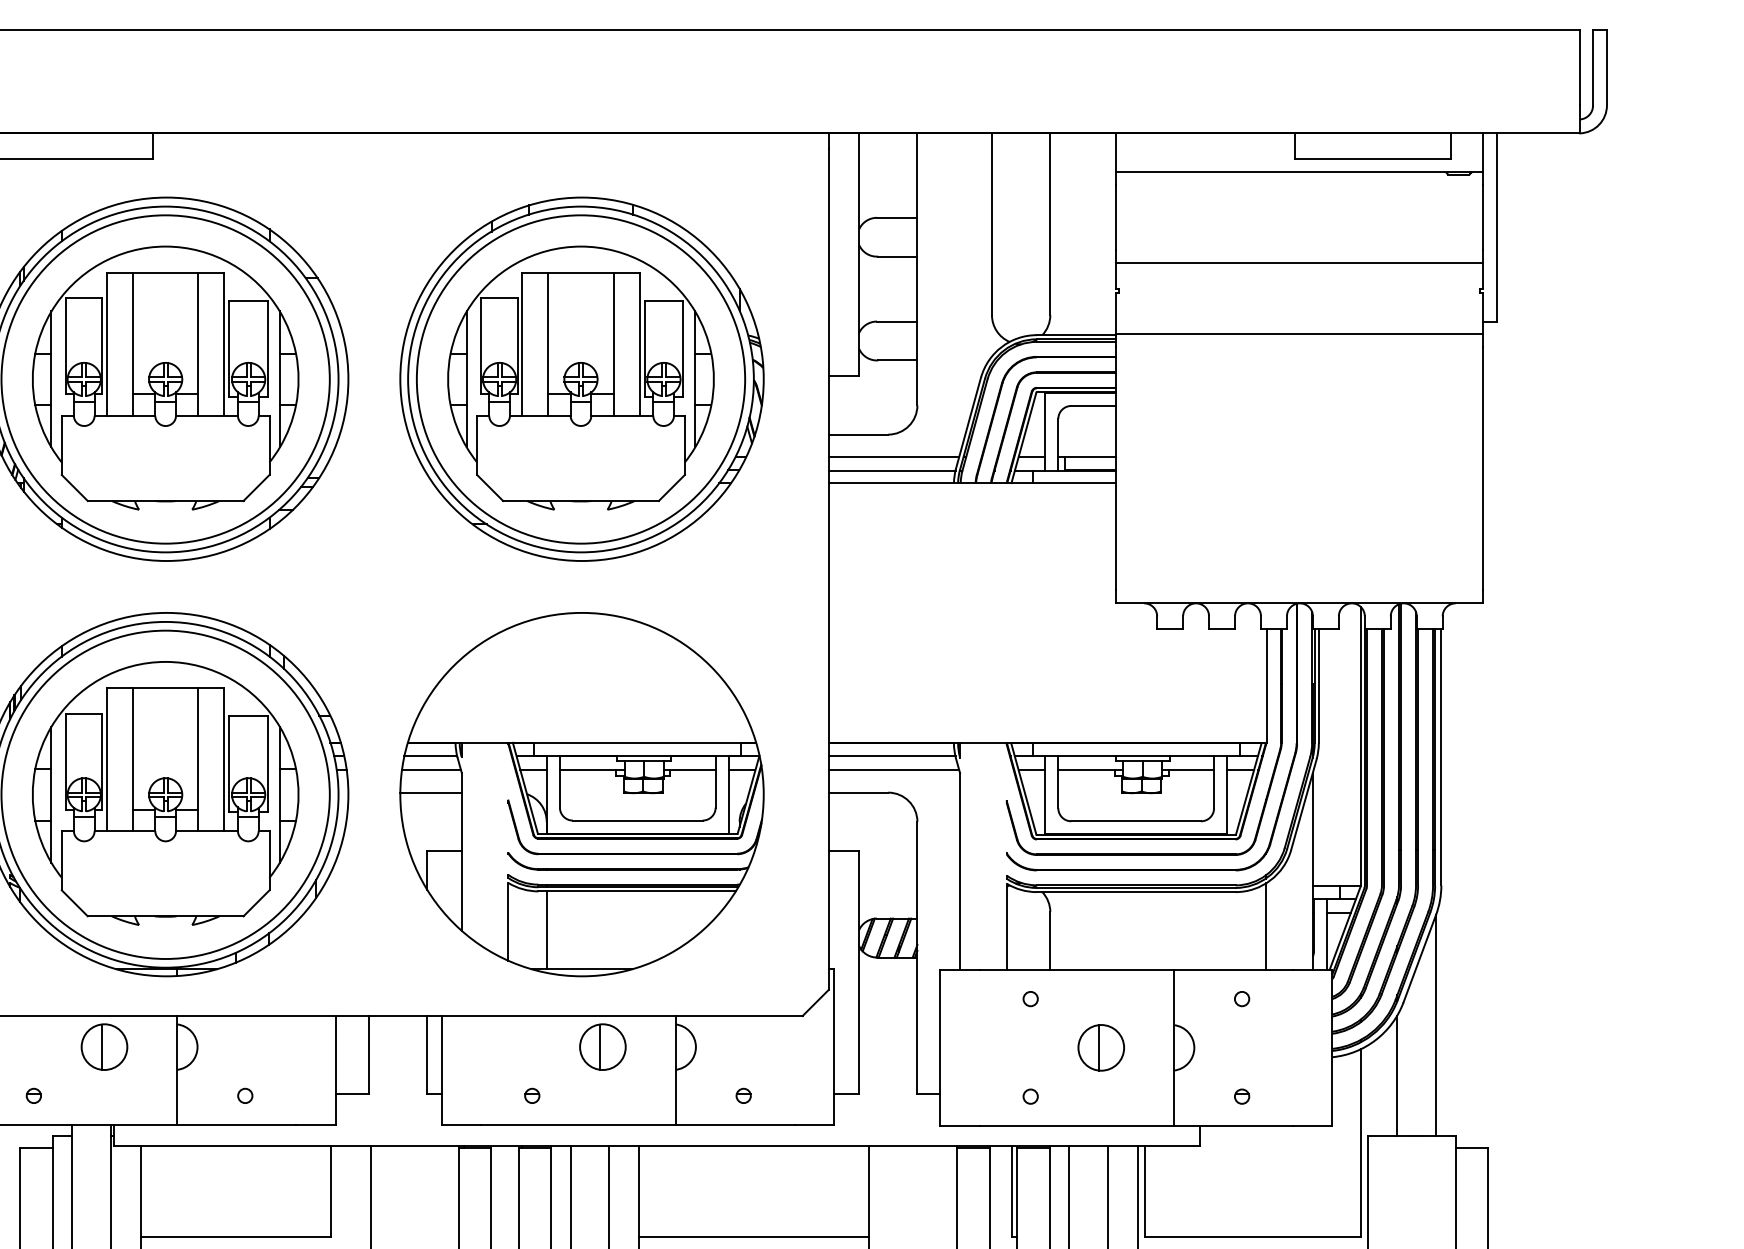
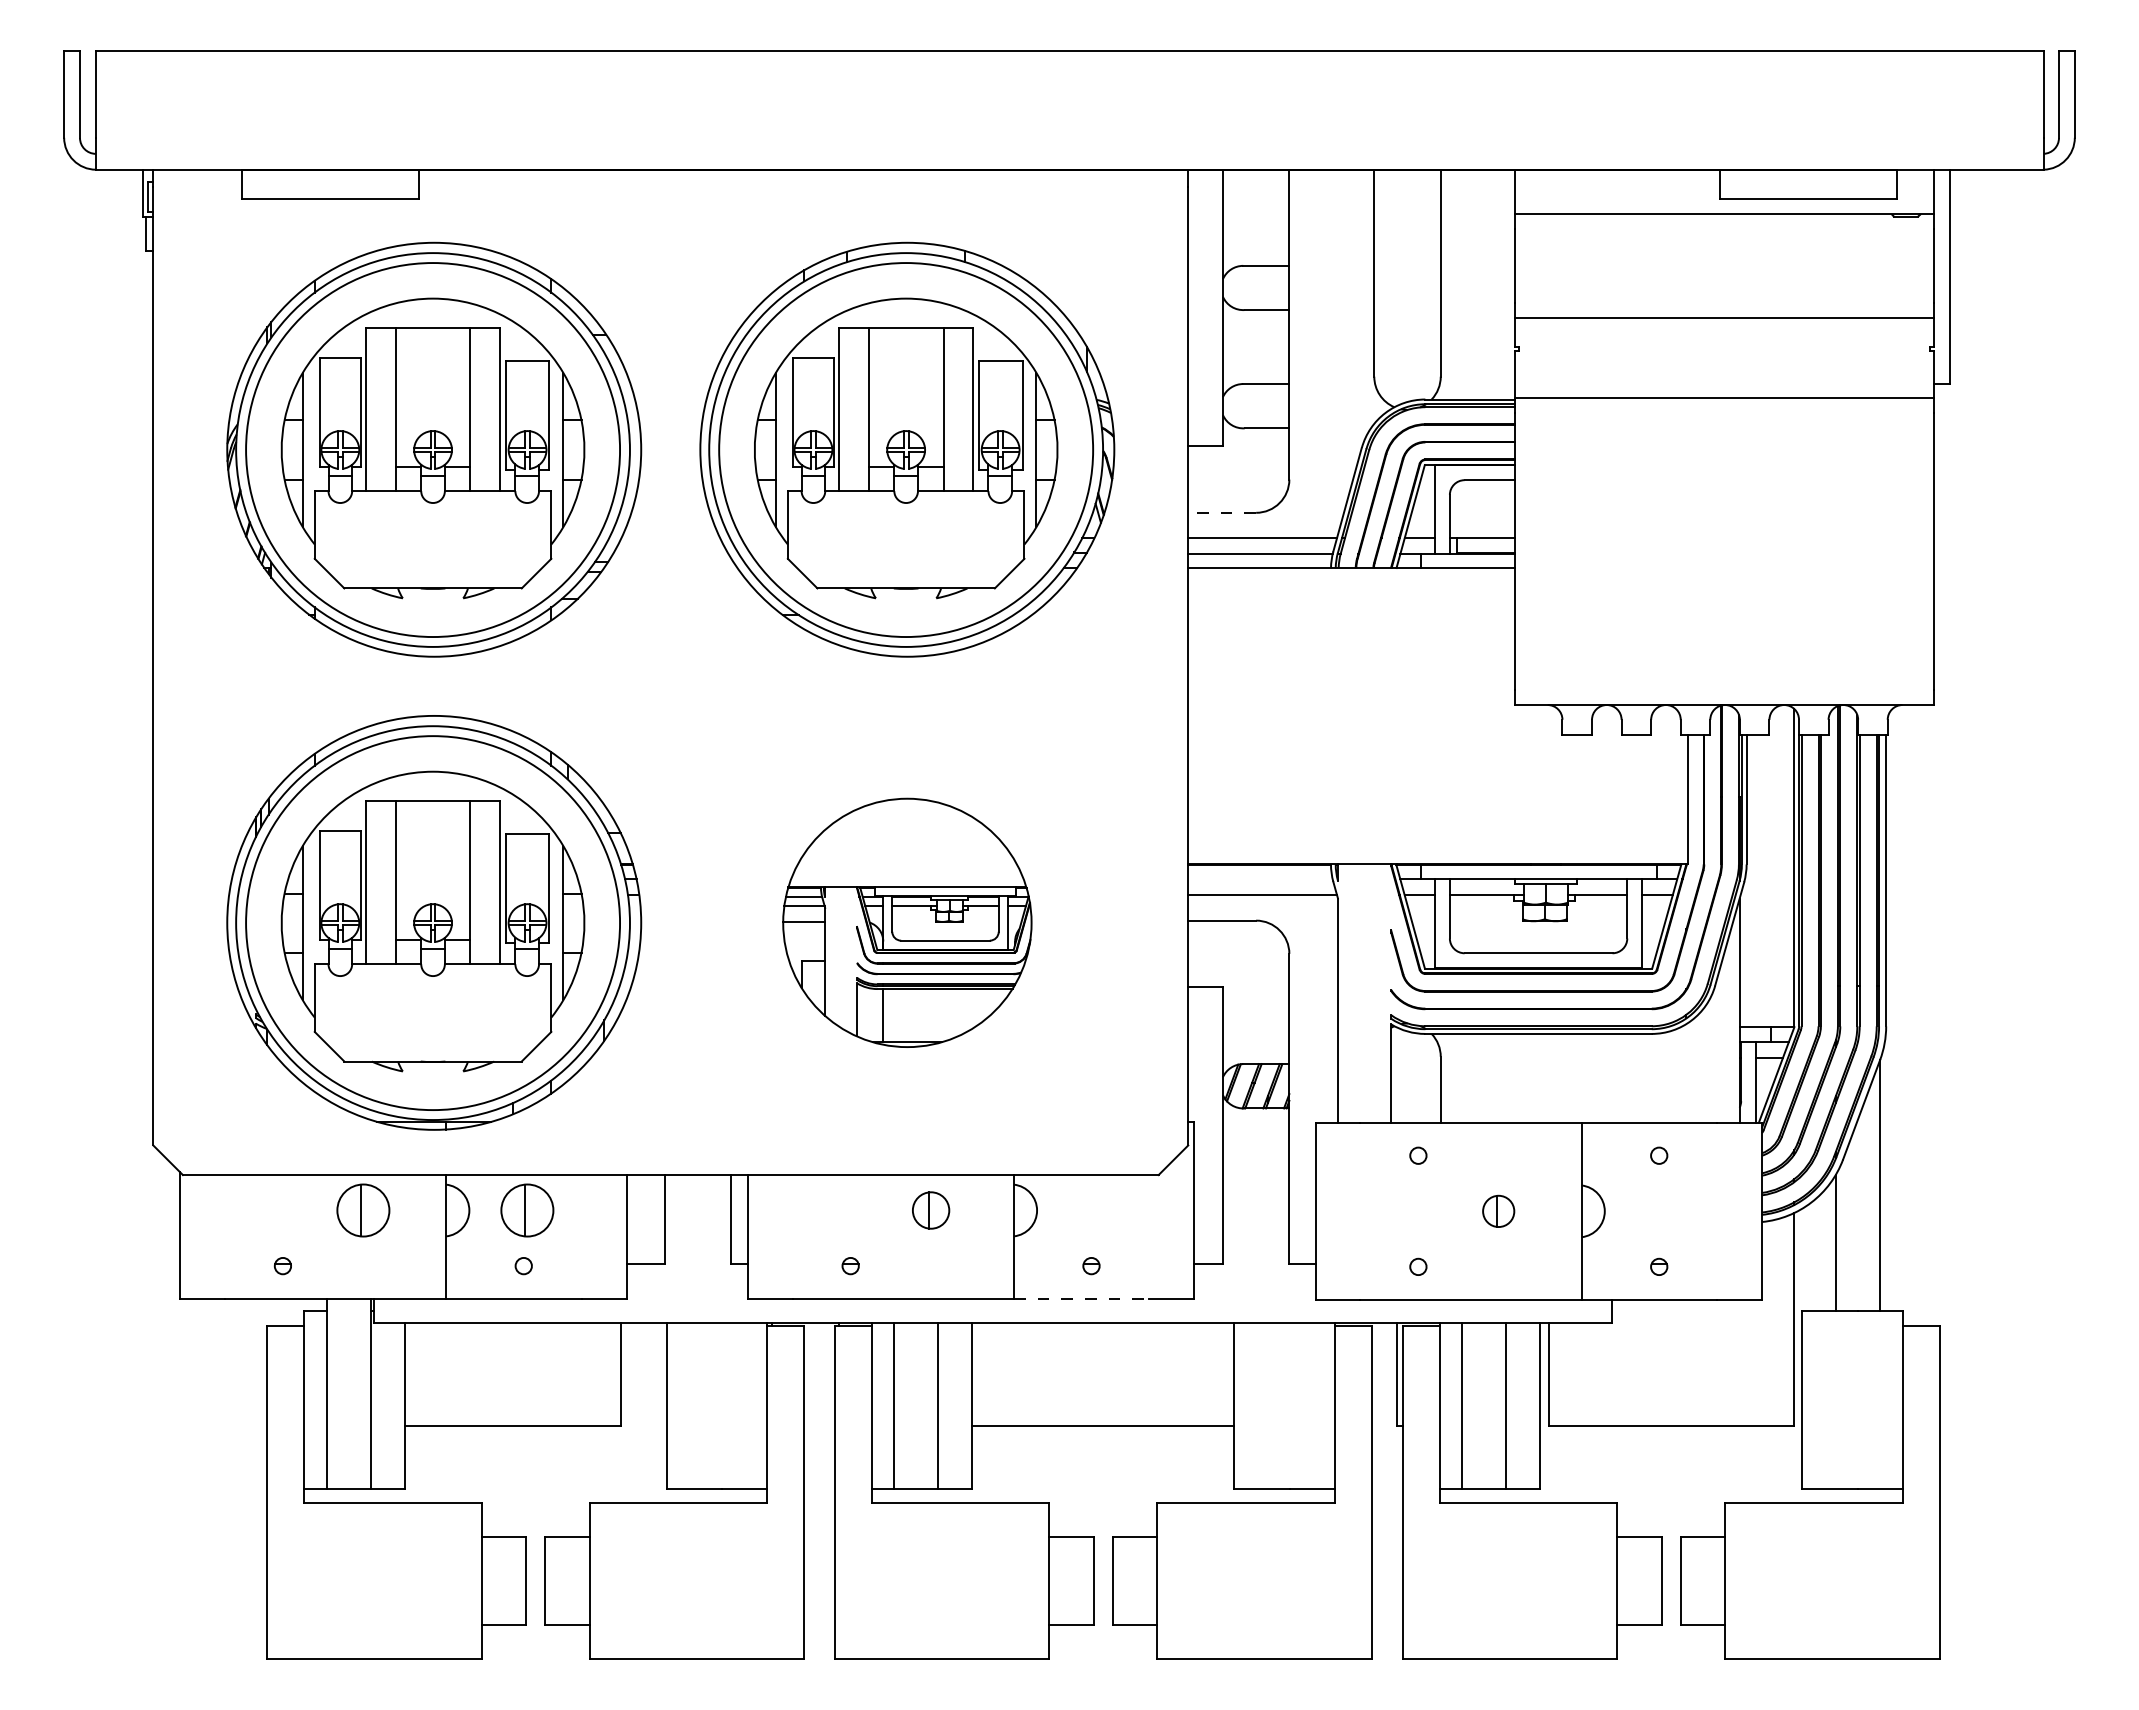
line: (858, 434) -> (1222, 512), solid -> dashed
line: (892, 756) -> (1260, 879), removed
part: (582, 794) -> (907, 922), size x0.6
line: (1266, 926) -> (1686, 1073), removed
part: (248, 1047) -> (527, 1210), added
part: (602, 1047) -> (930, 1210), size x0.7
part: (1101, 1047) -> (1498, 1211), size x0.6
line: (734, 1125) -> (1081, 1299), solid -> dashed

